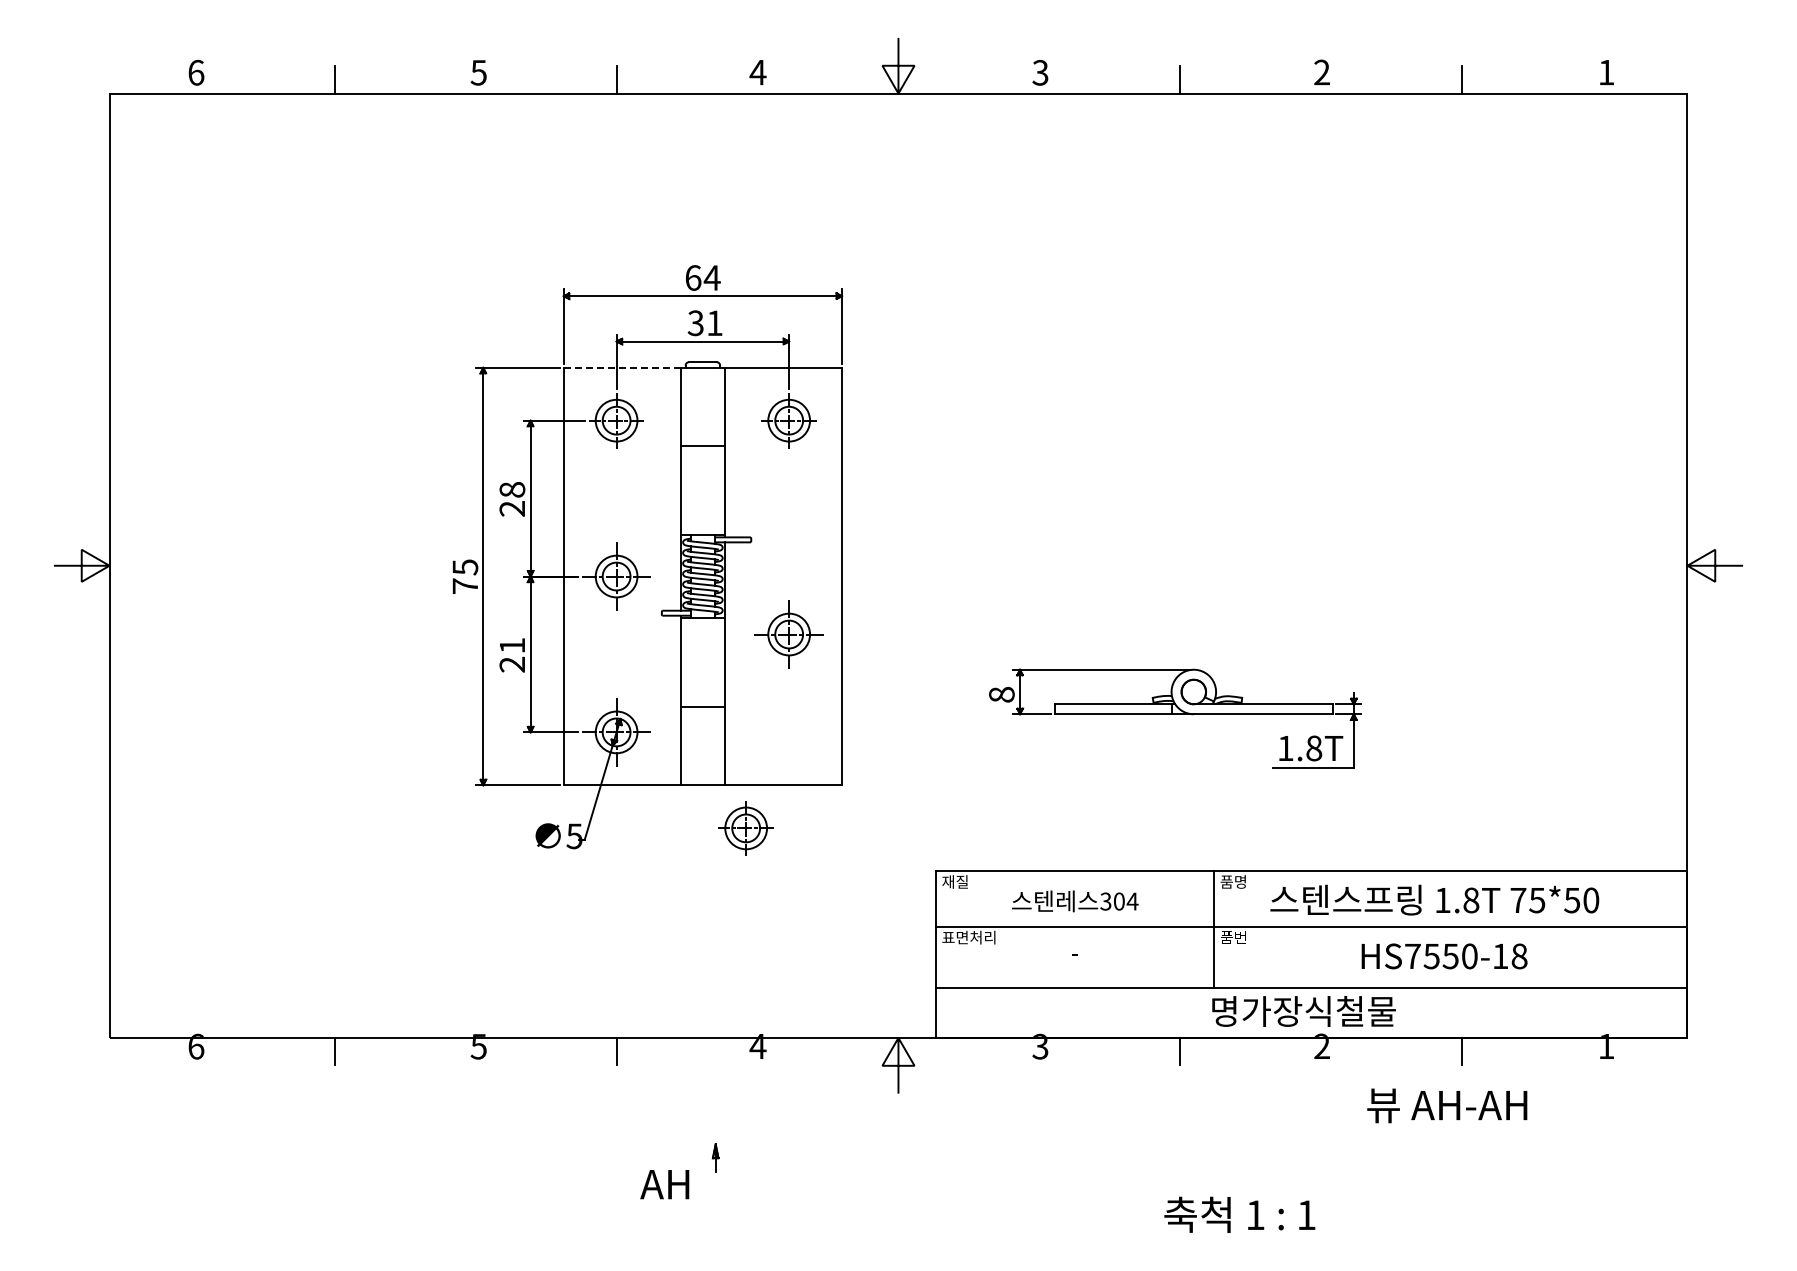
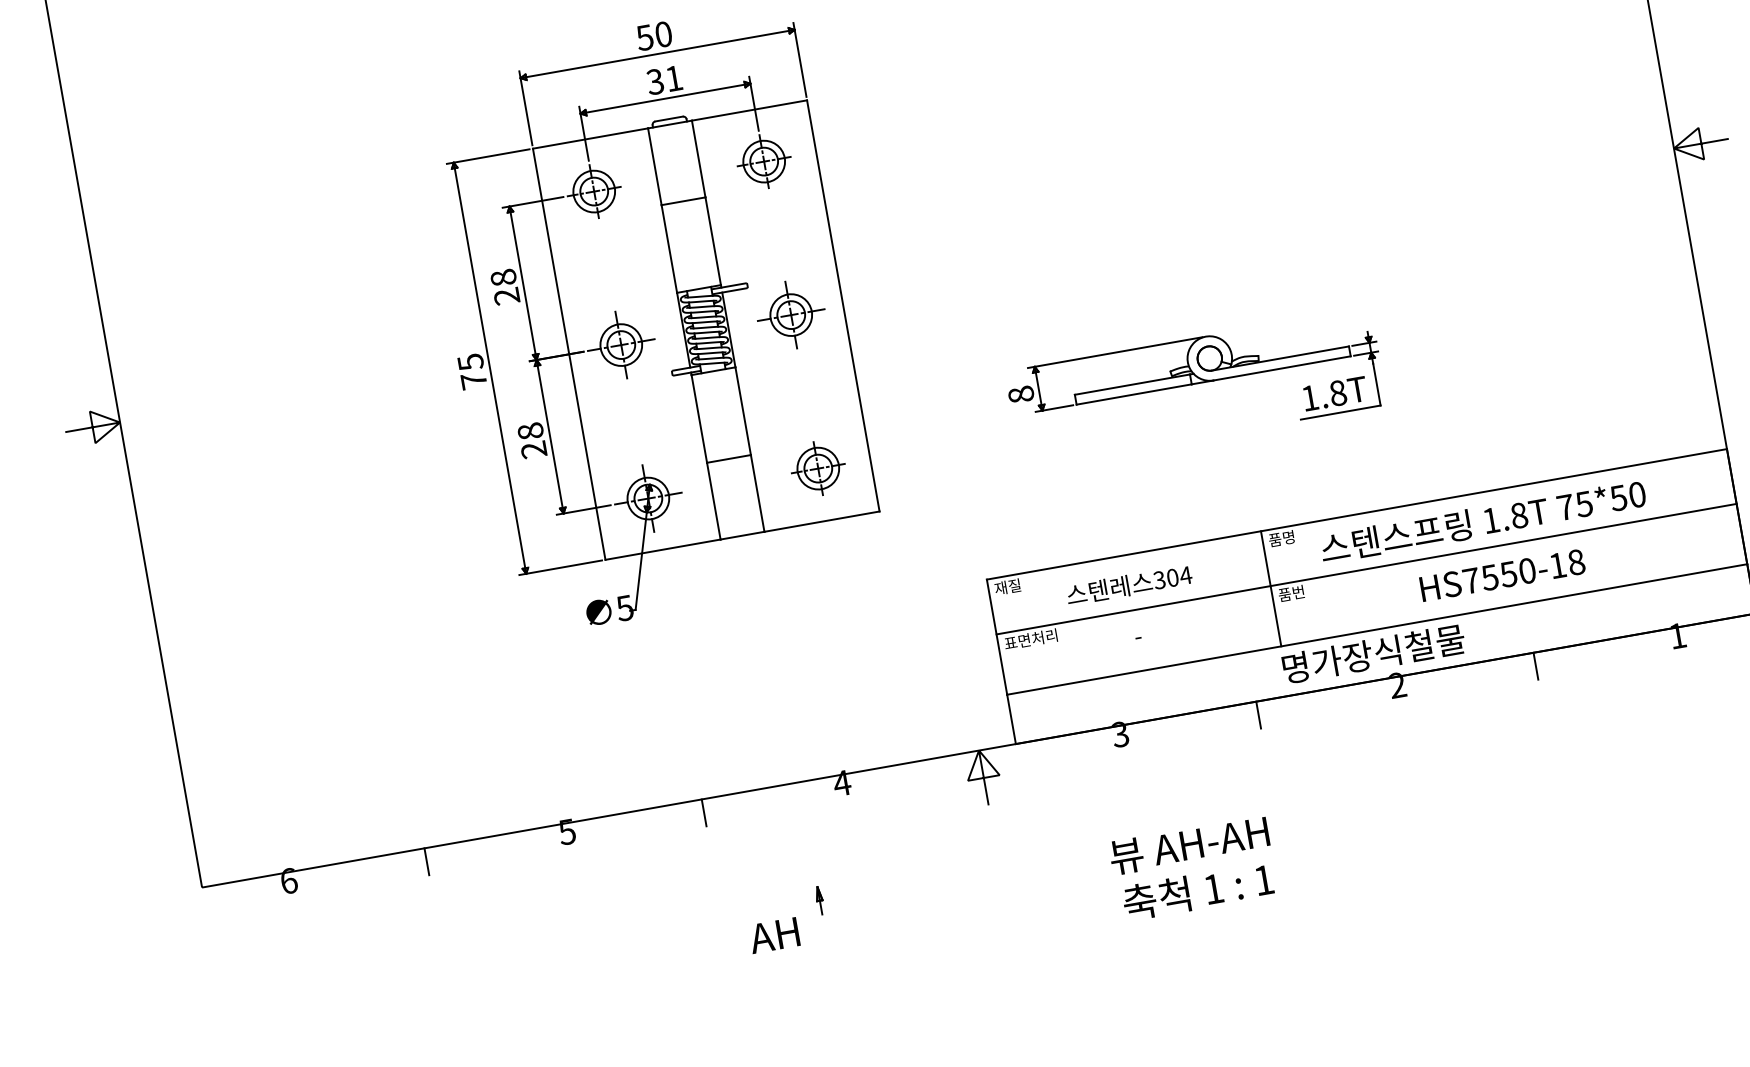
text: (702, 277) -> (653, 35), 64 -> 50
line: (621, 367) -> (589, 138), dashed -> solid
part: (788, 634) -> (790, 315), moved
text: (512, 645) -> (530, 431), 21 -> 28
part: (745, 828) -> (817, 468), moved
text: (1447, 1105) -> (1189, 844), moved
text: (1239, 1214) -> (1197, 891), moved

